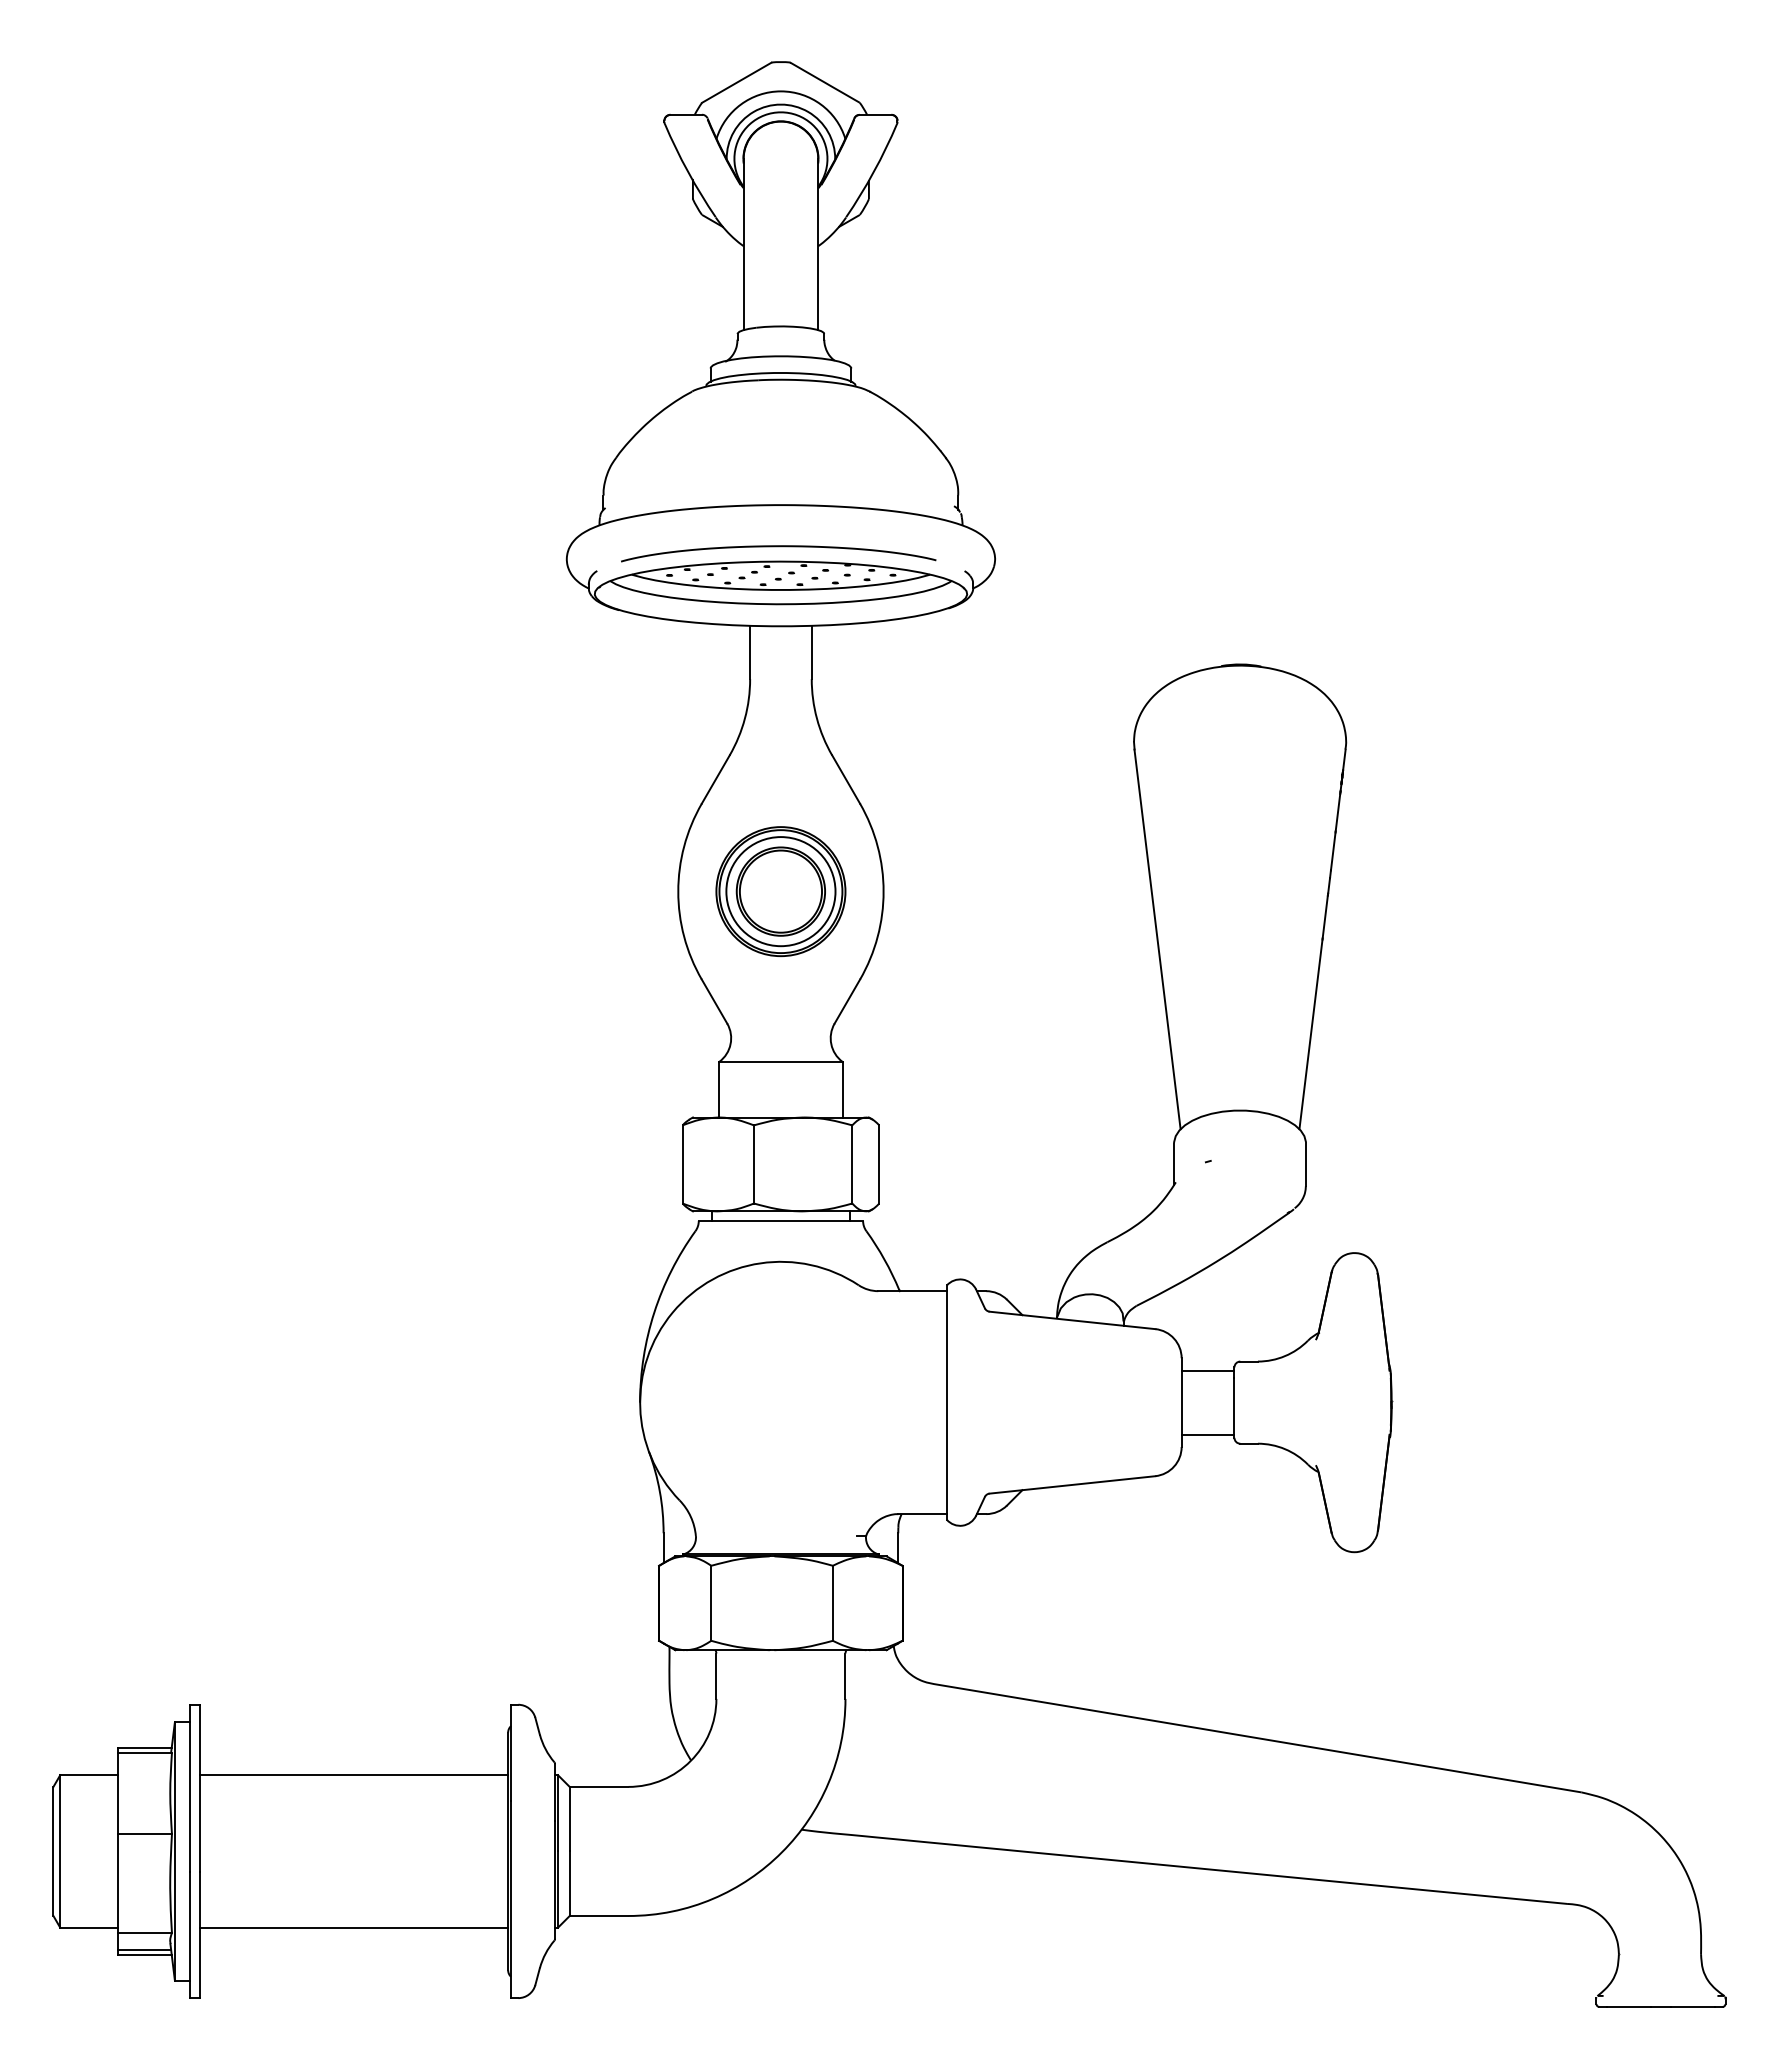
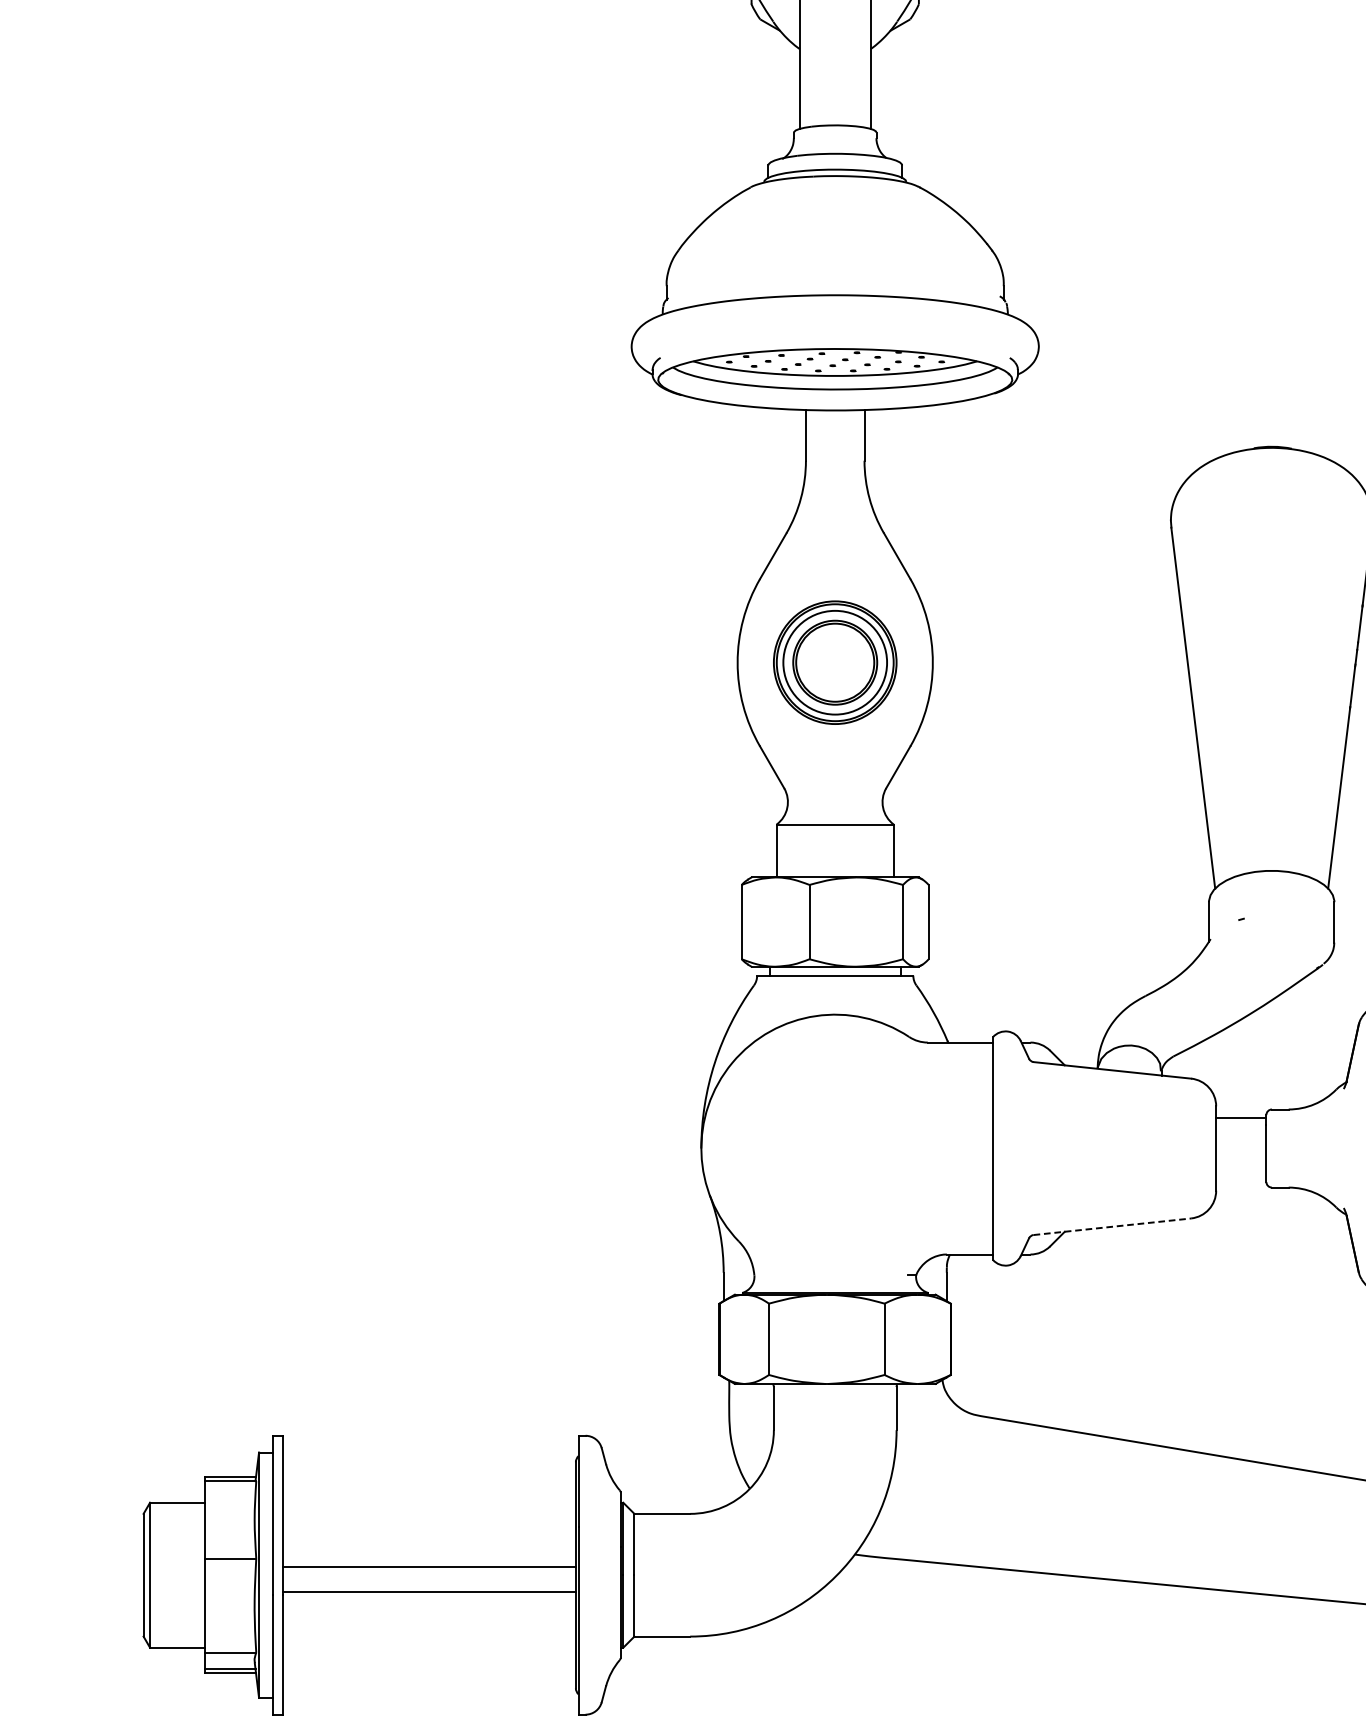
curve: (778, 547) -> (832, 335), removed
line: (1207, 1434) -> (1240, 1178), removed
line: (1073, 1484) -> (1113, 1226), solid -> dashed
line: (354, 1775) -> (429, 1592), moved
line: (354, 1927) -> (429, 1566), moved

